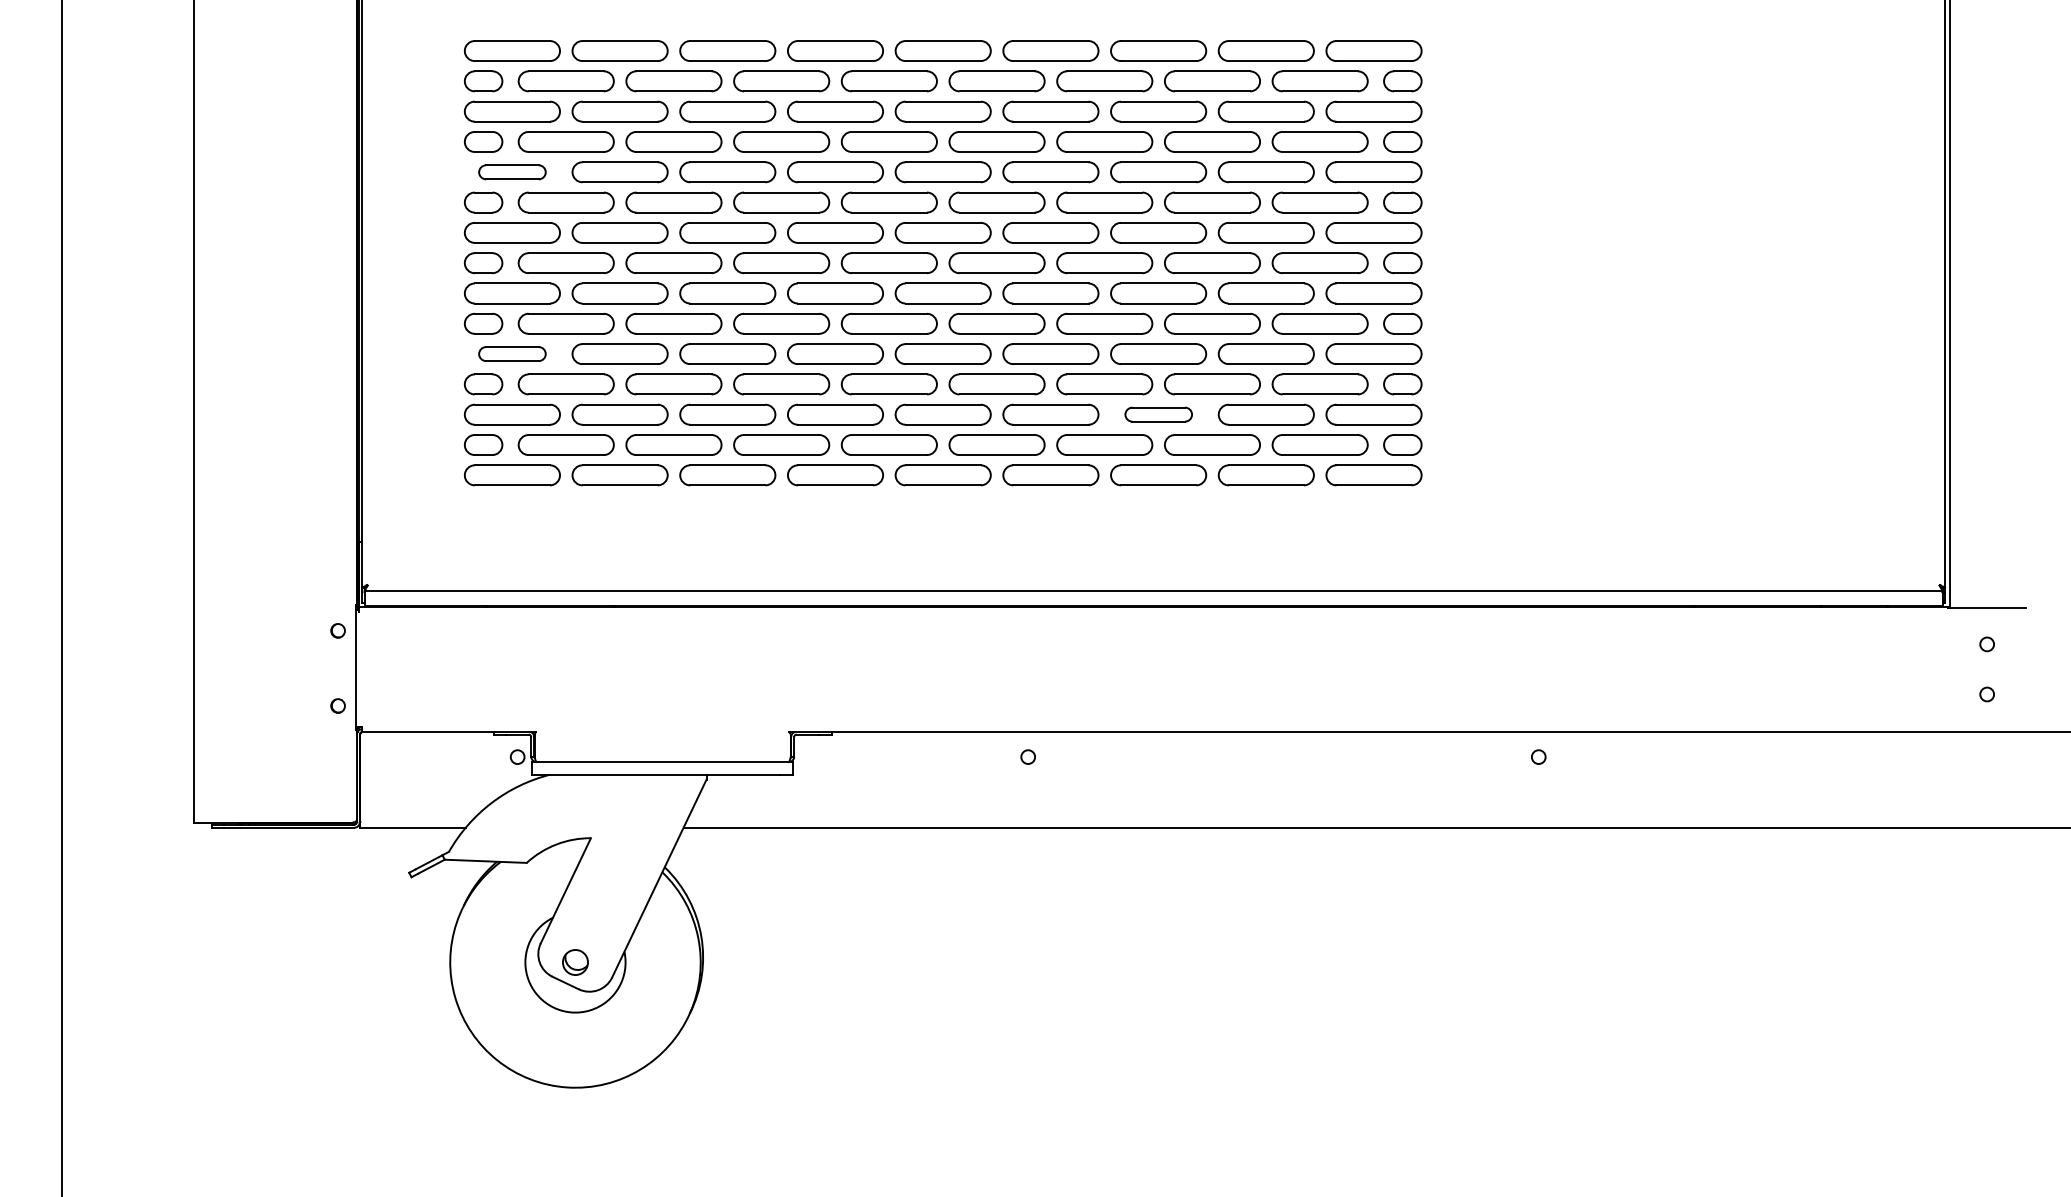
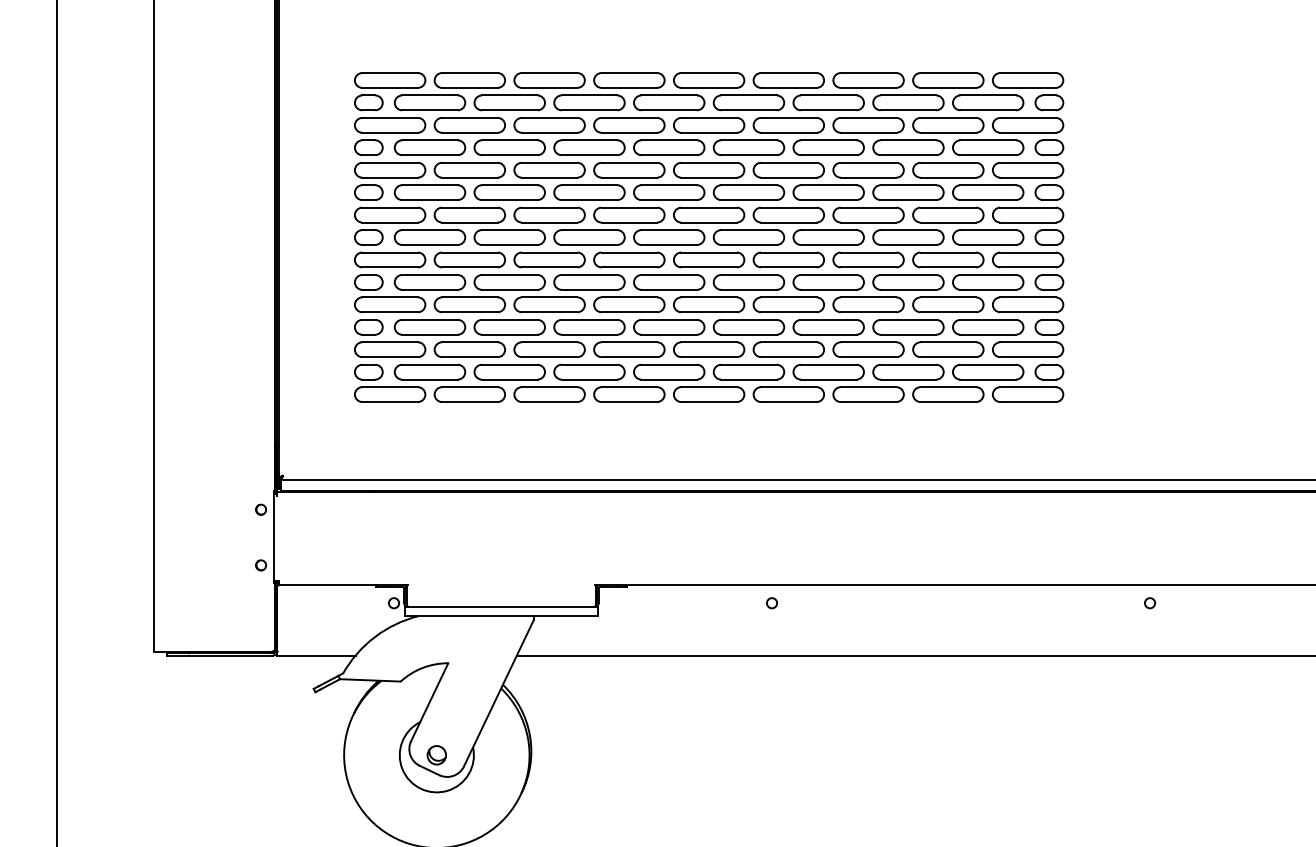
part: (512, 172) -> (390, 170), size x1.43
part: (512, 353) -> (390, 304), size x1.43
part: (1158, 414) -> (868, 349), size x1.43

